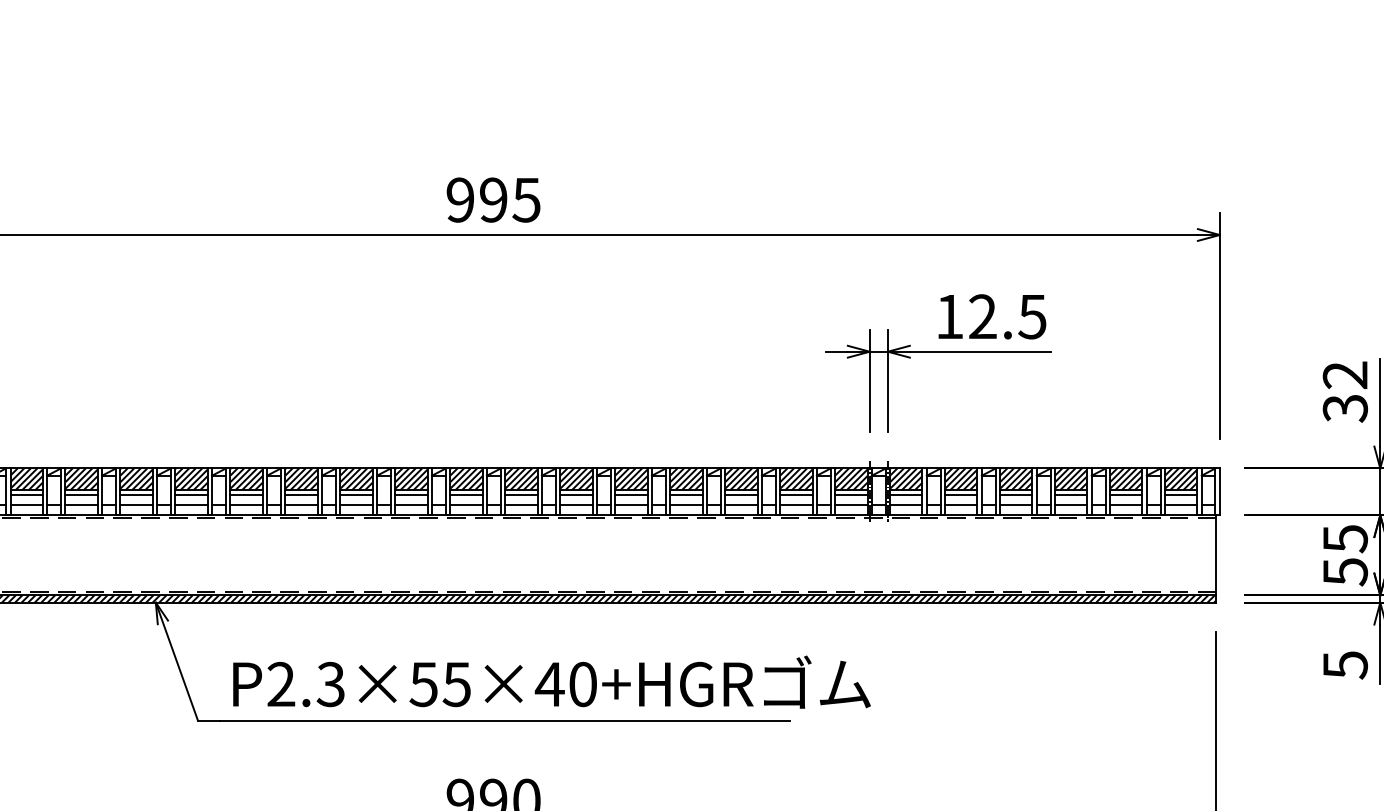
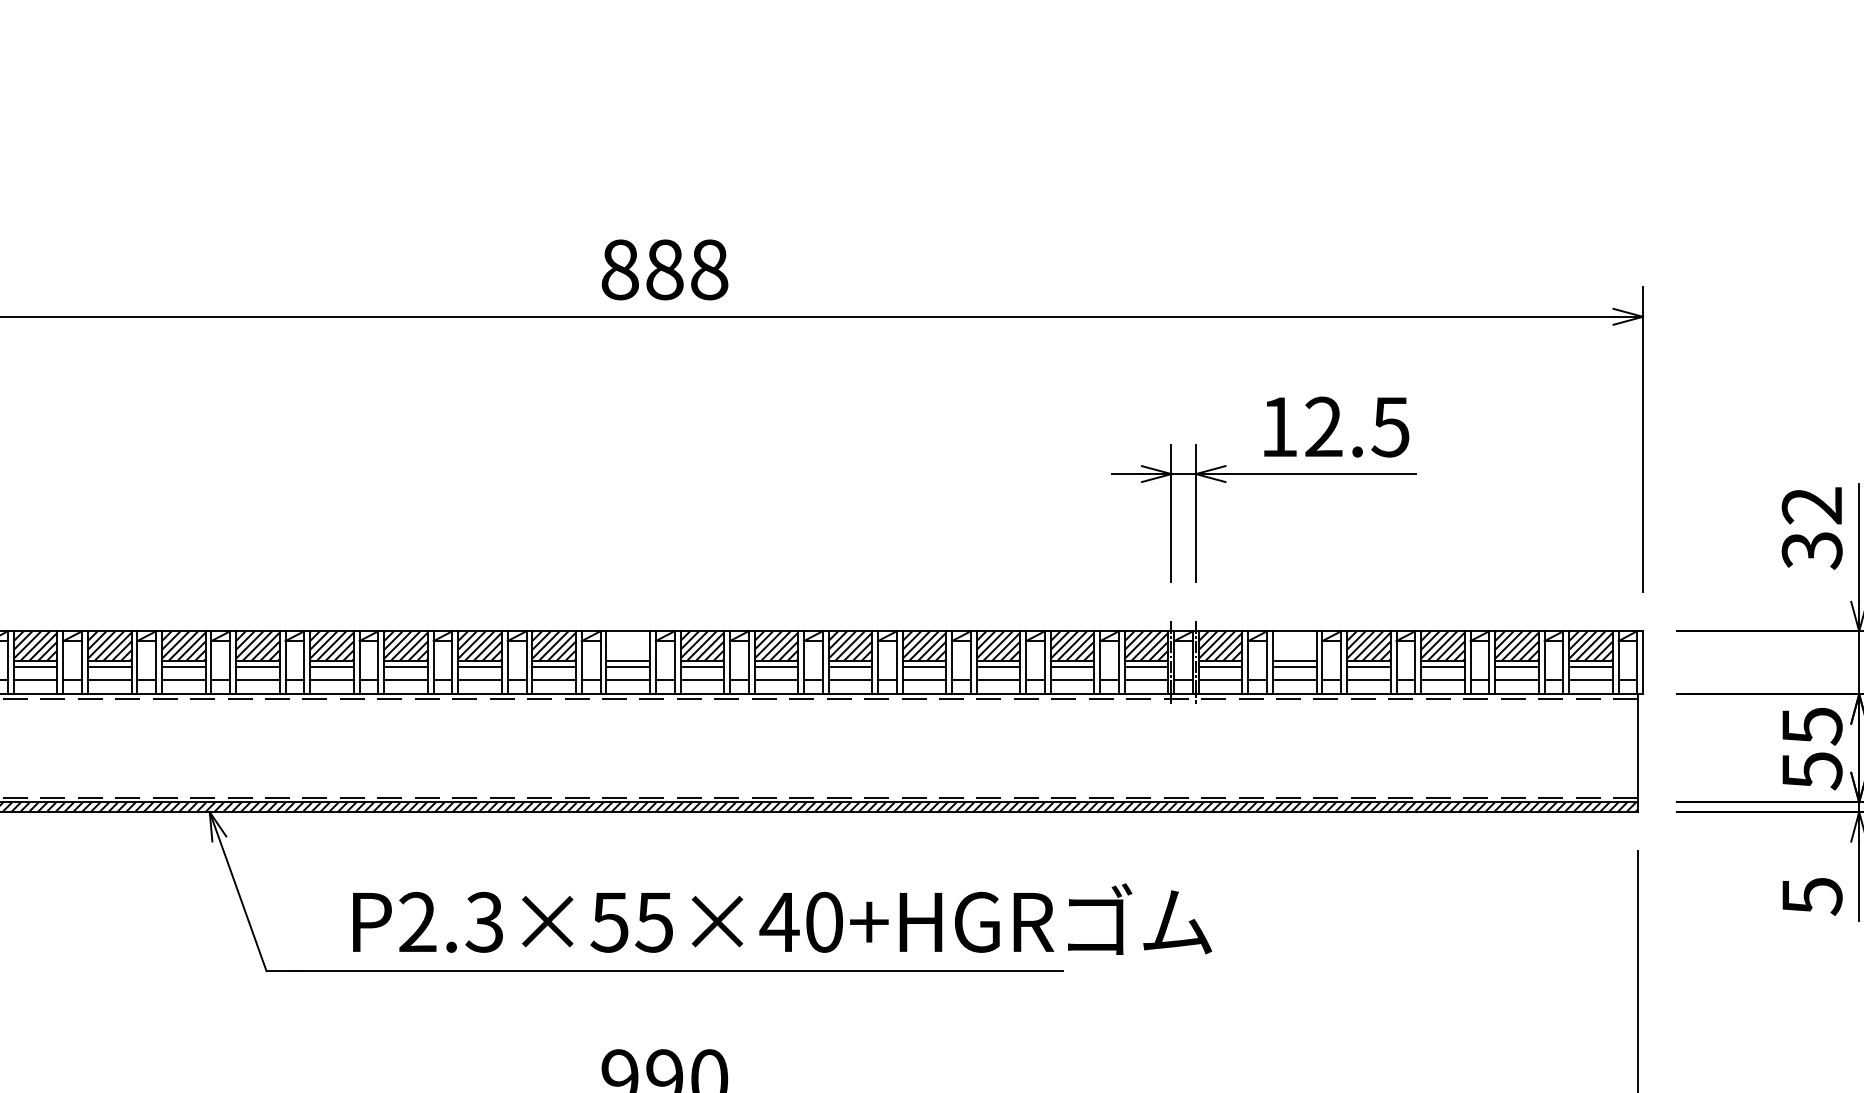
text: (493, 199) -> (664, 268), 995 -> 888
hatch: (466, 479) -> (628, 646), removed
hatch: (961, 479) -> (1295, 646), removed
text: (551, 681) -> (781, 918), moved

